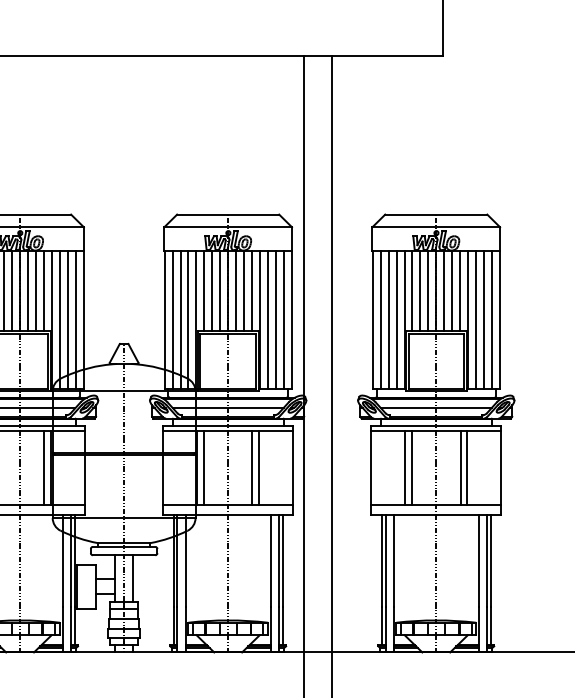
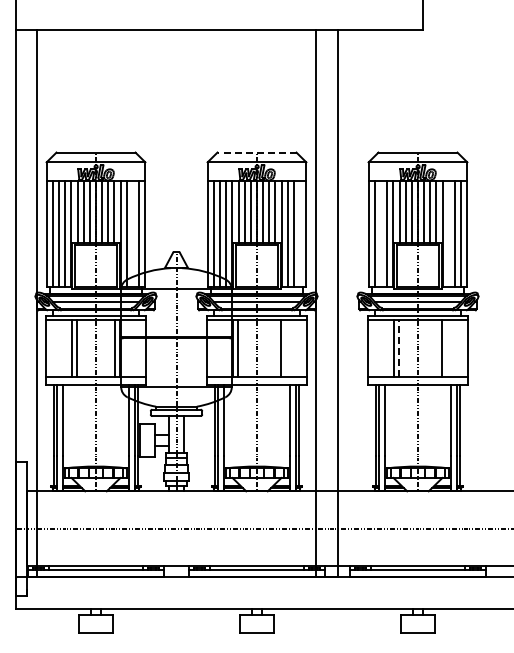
line: (227, 214) -> (256, 152), solid -> dashed
line: (67, 319) -> (132, 233), removed
line: (284, 319) -> (300, 233), removed
line: (389, 319) -> (381, 233), removed
line: (475, 319) -> (448, 233), removed
line: (252, 467) -> (275, 348), removed
line: (412, 467) -> (399, 348), solid -> dashed
line: (460, 467) -> (436, 348), removed

